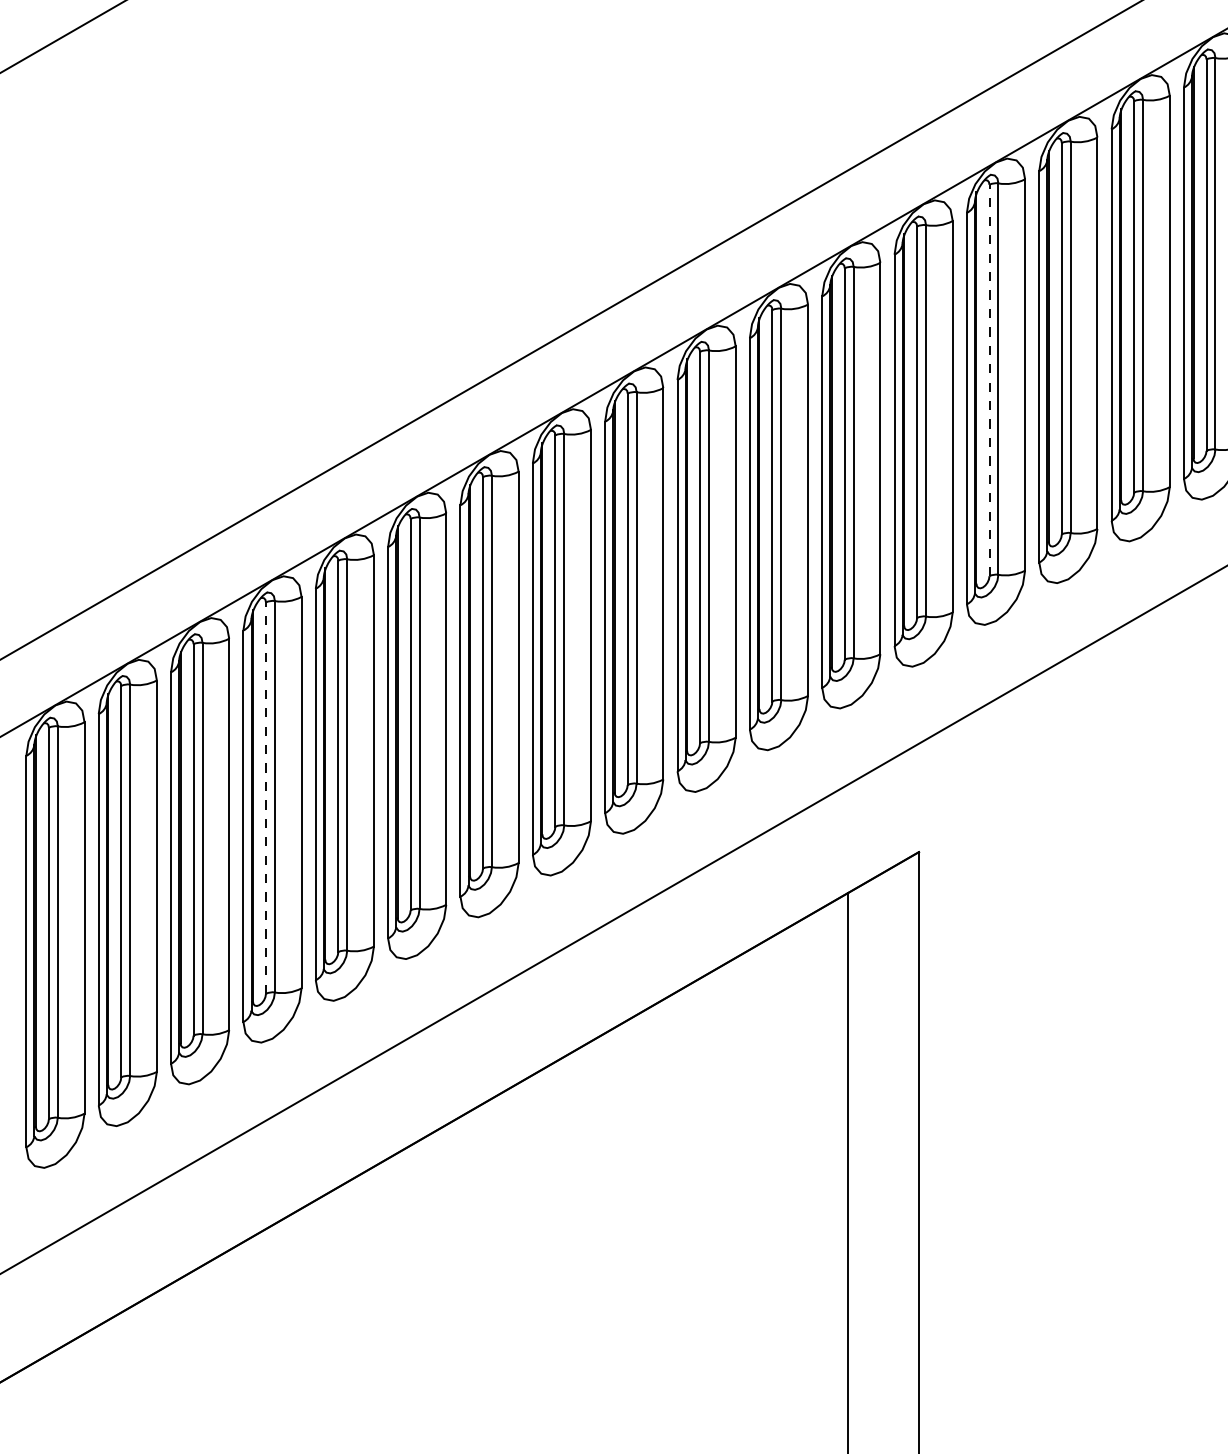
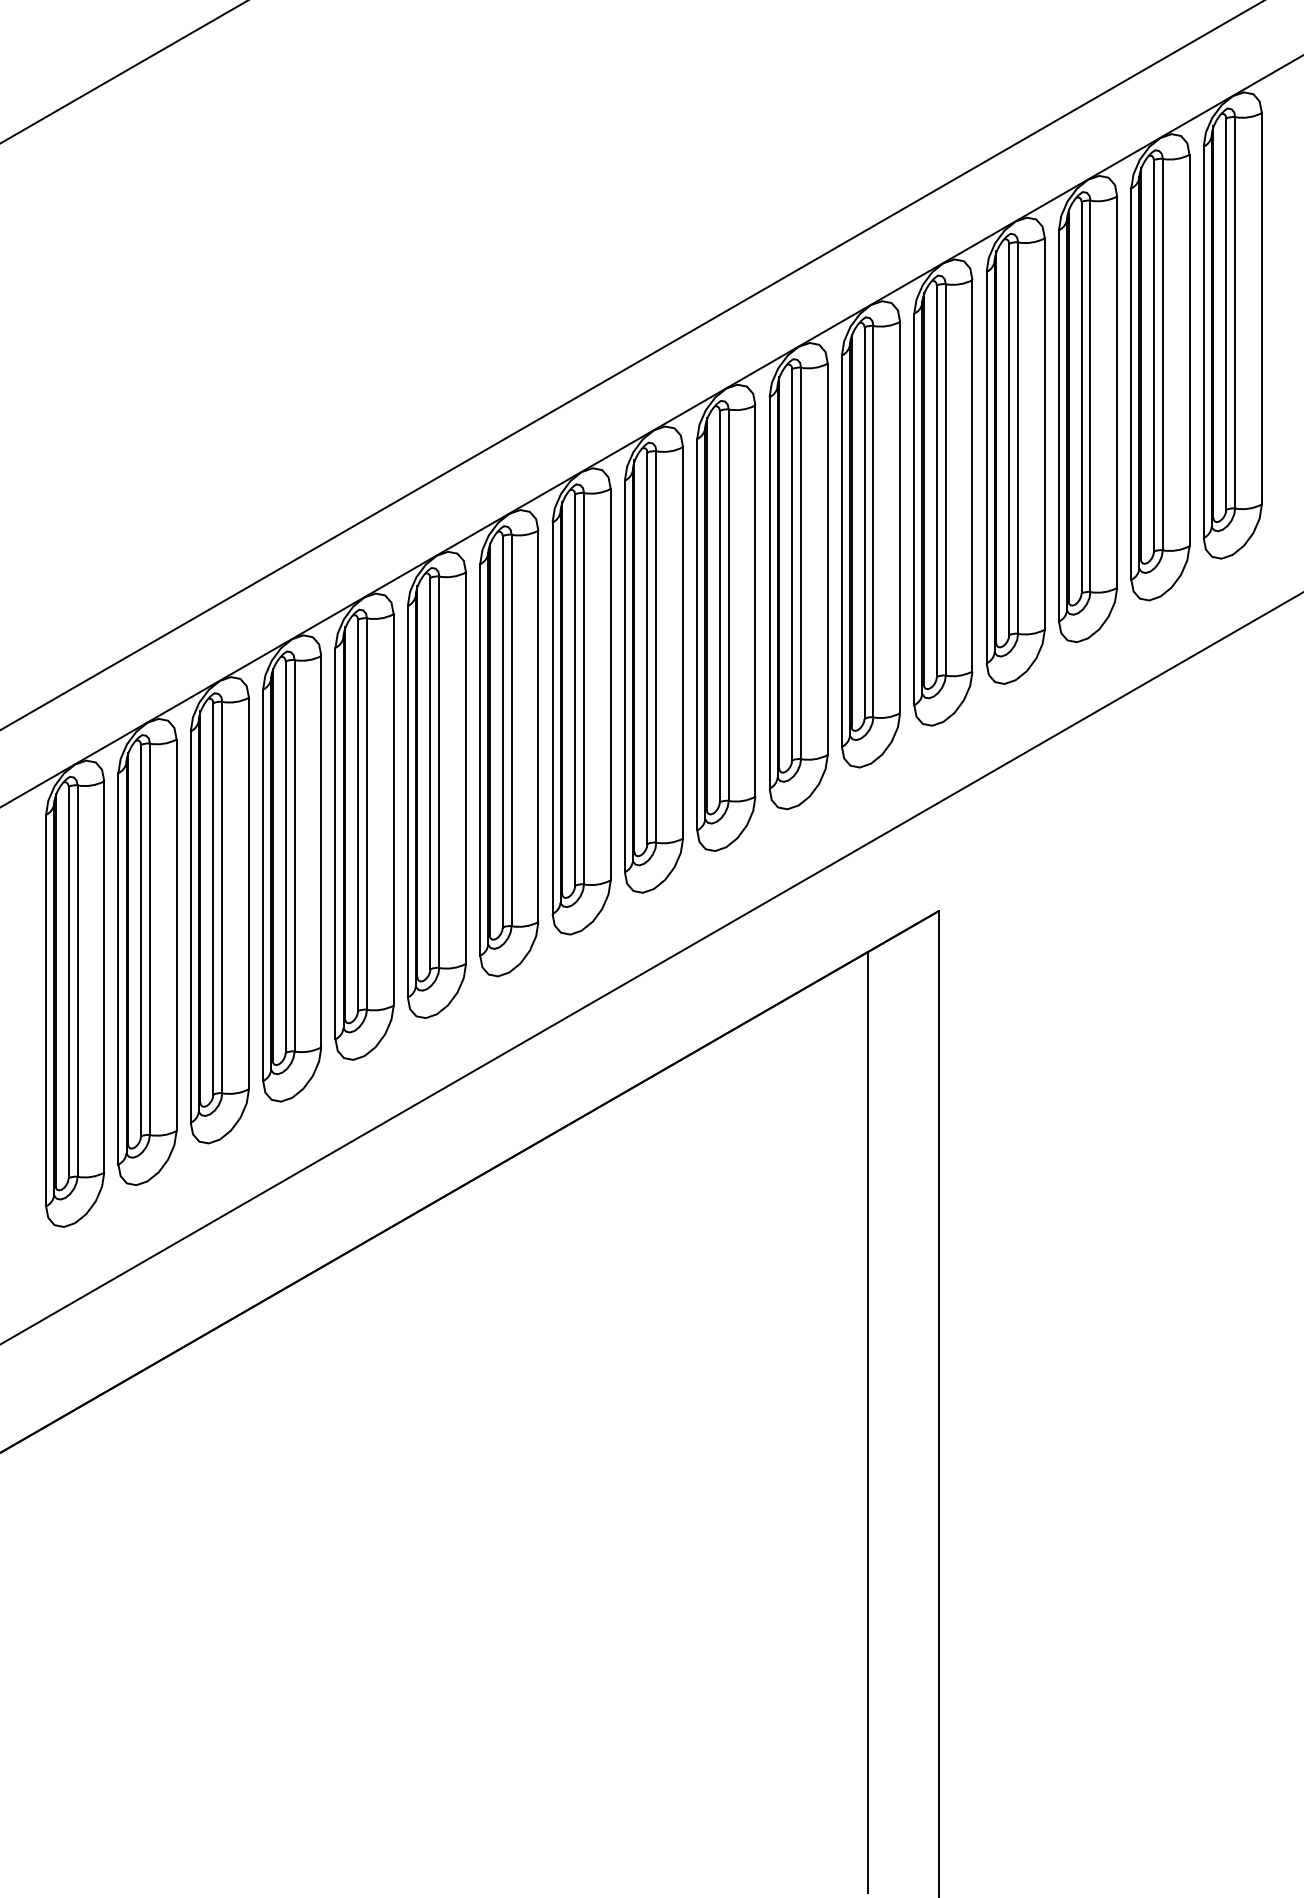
line: (989, 380) -> (1009, 439), dashed -> solid
line: (265, 798) -> (285, 857), dashed -> solid

